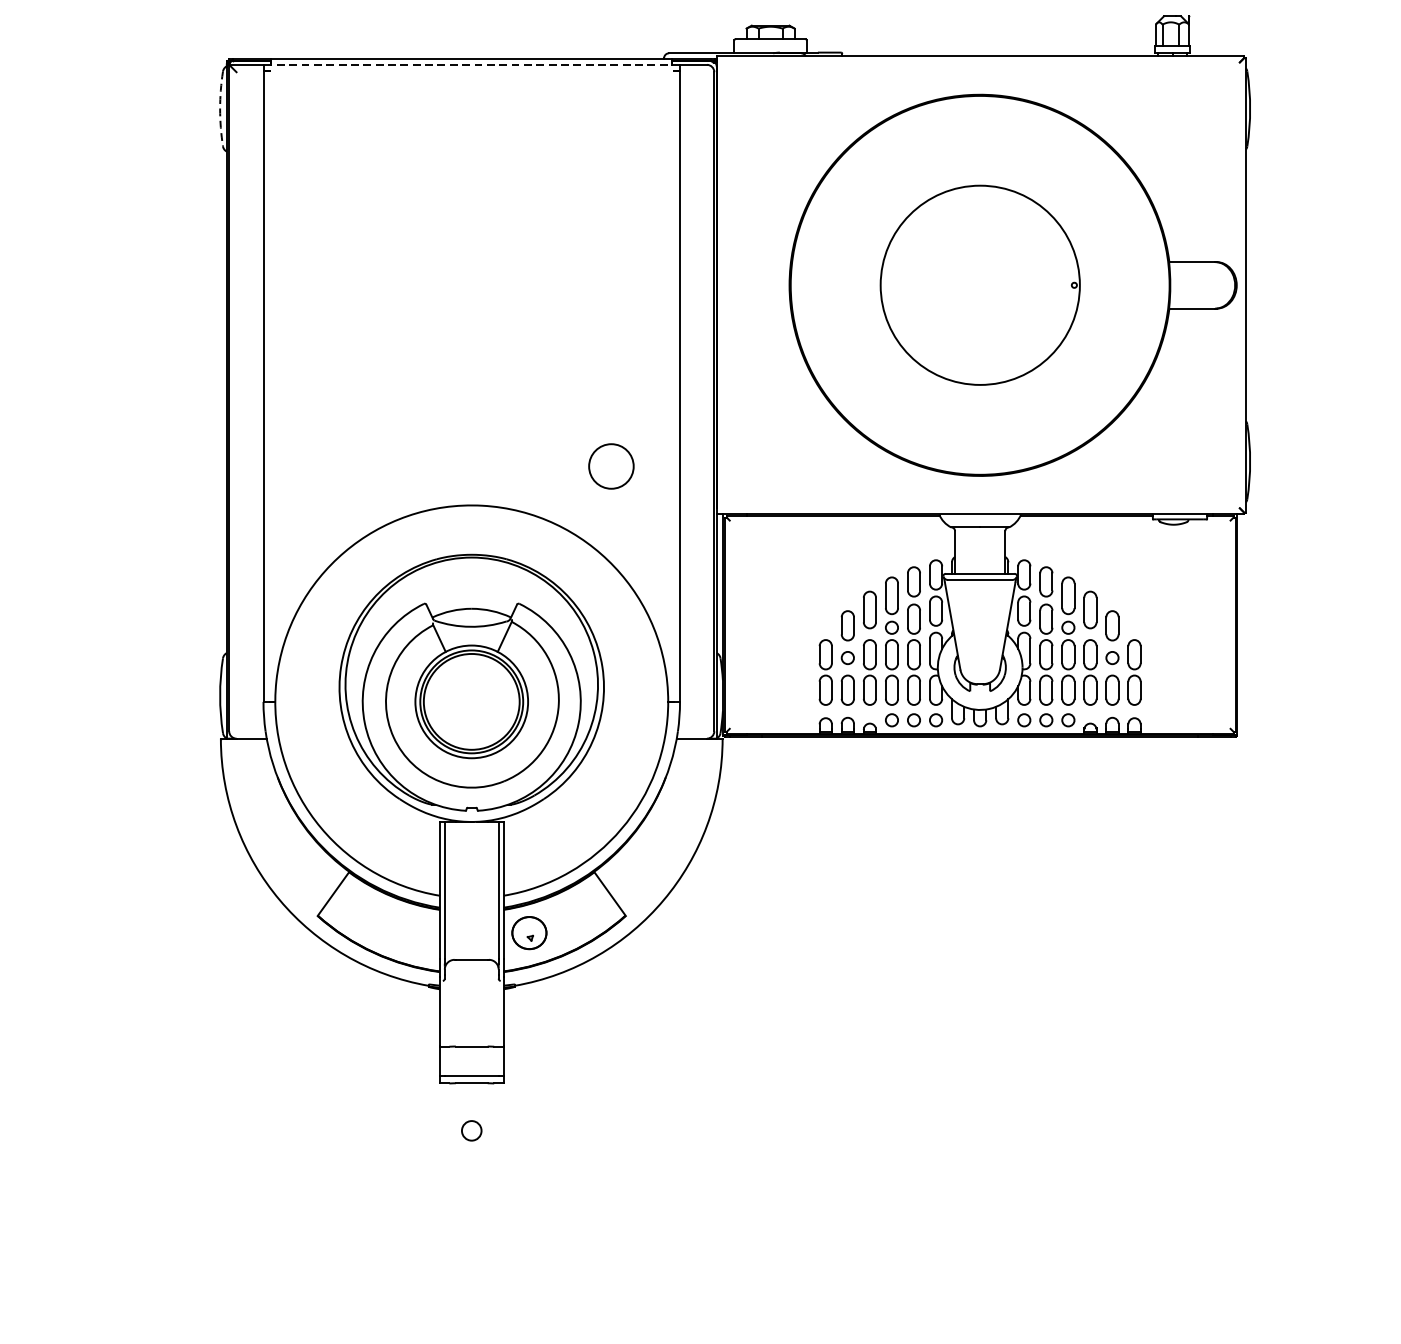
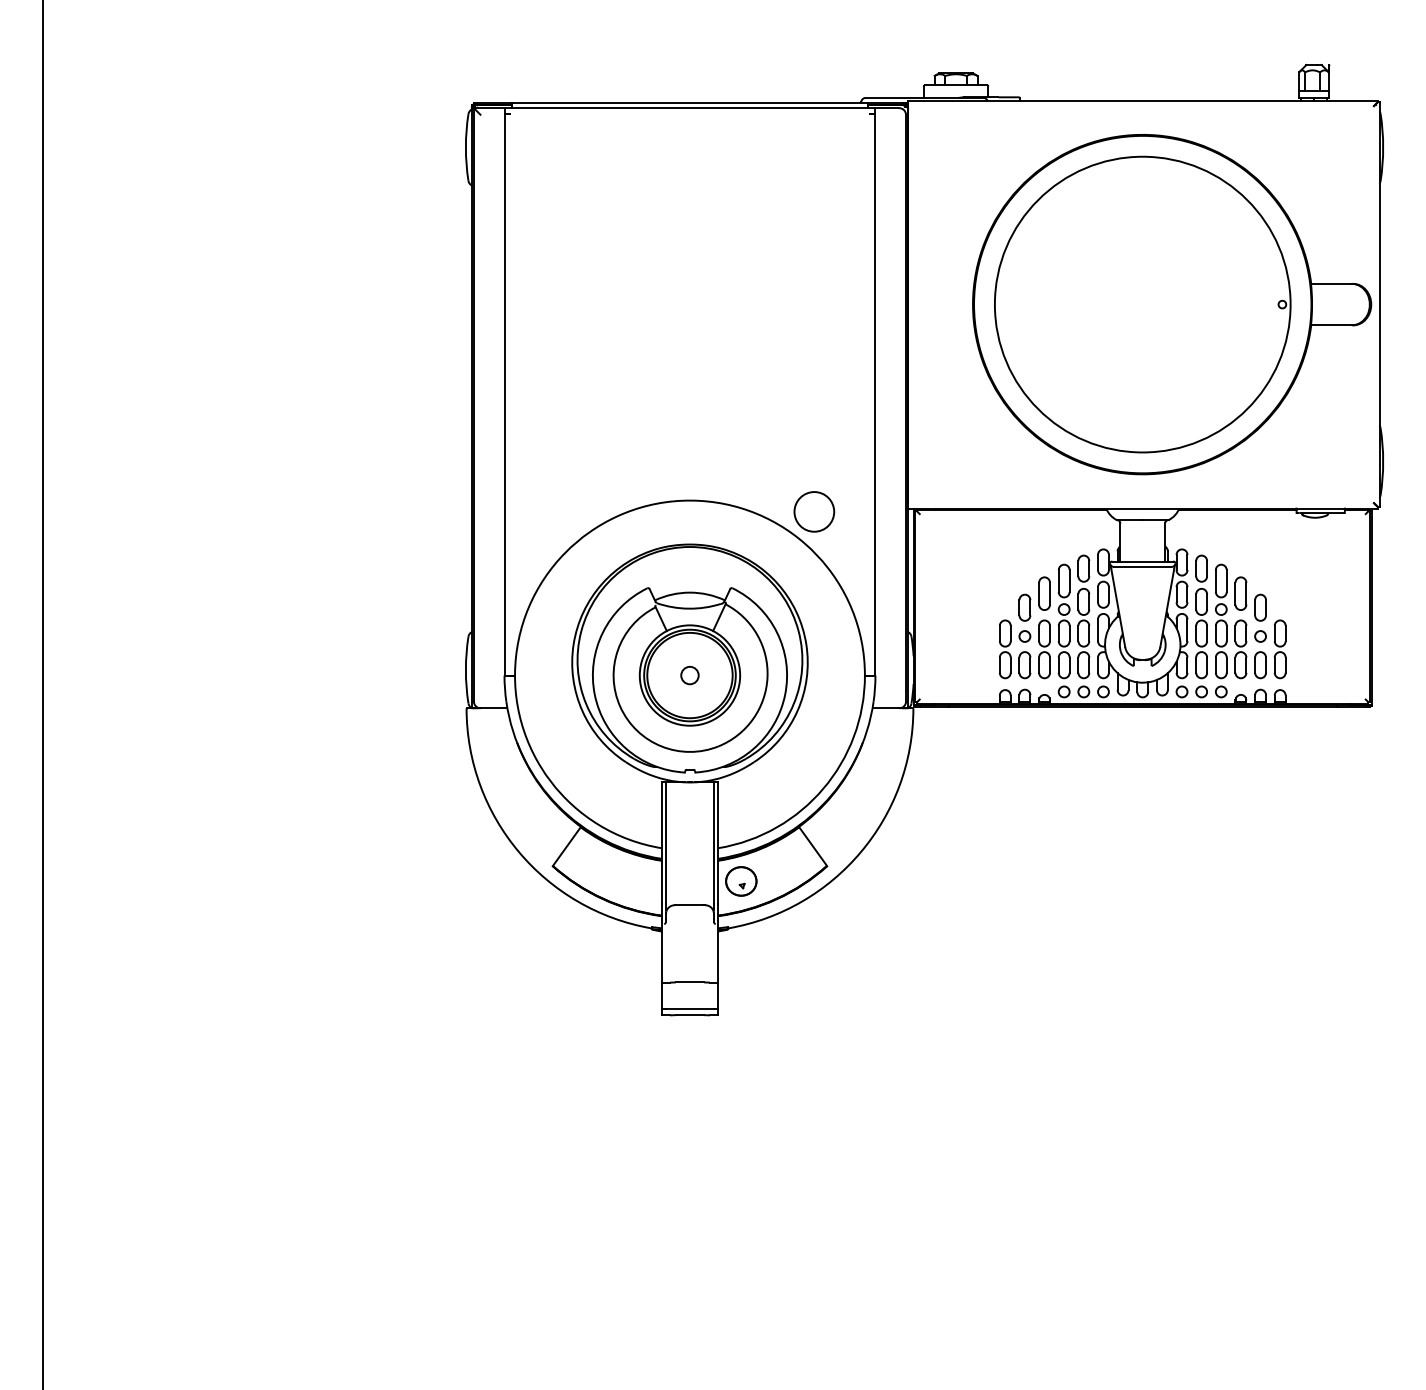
line: (471, 65) -> (689, 108), dashed -> solid
arc: (219, 108) -> (465, 147), dashed -> solid
part: (979, 285) -> (1142, 304), size x1.67
circle: (611, 466) -> (814, 511), moved
circle: (471, 1130) -> (689, 675), moved

